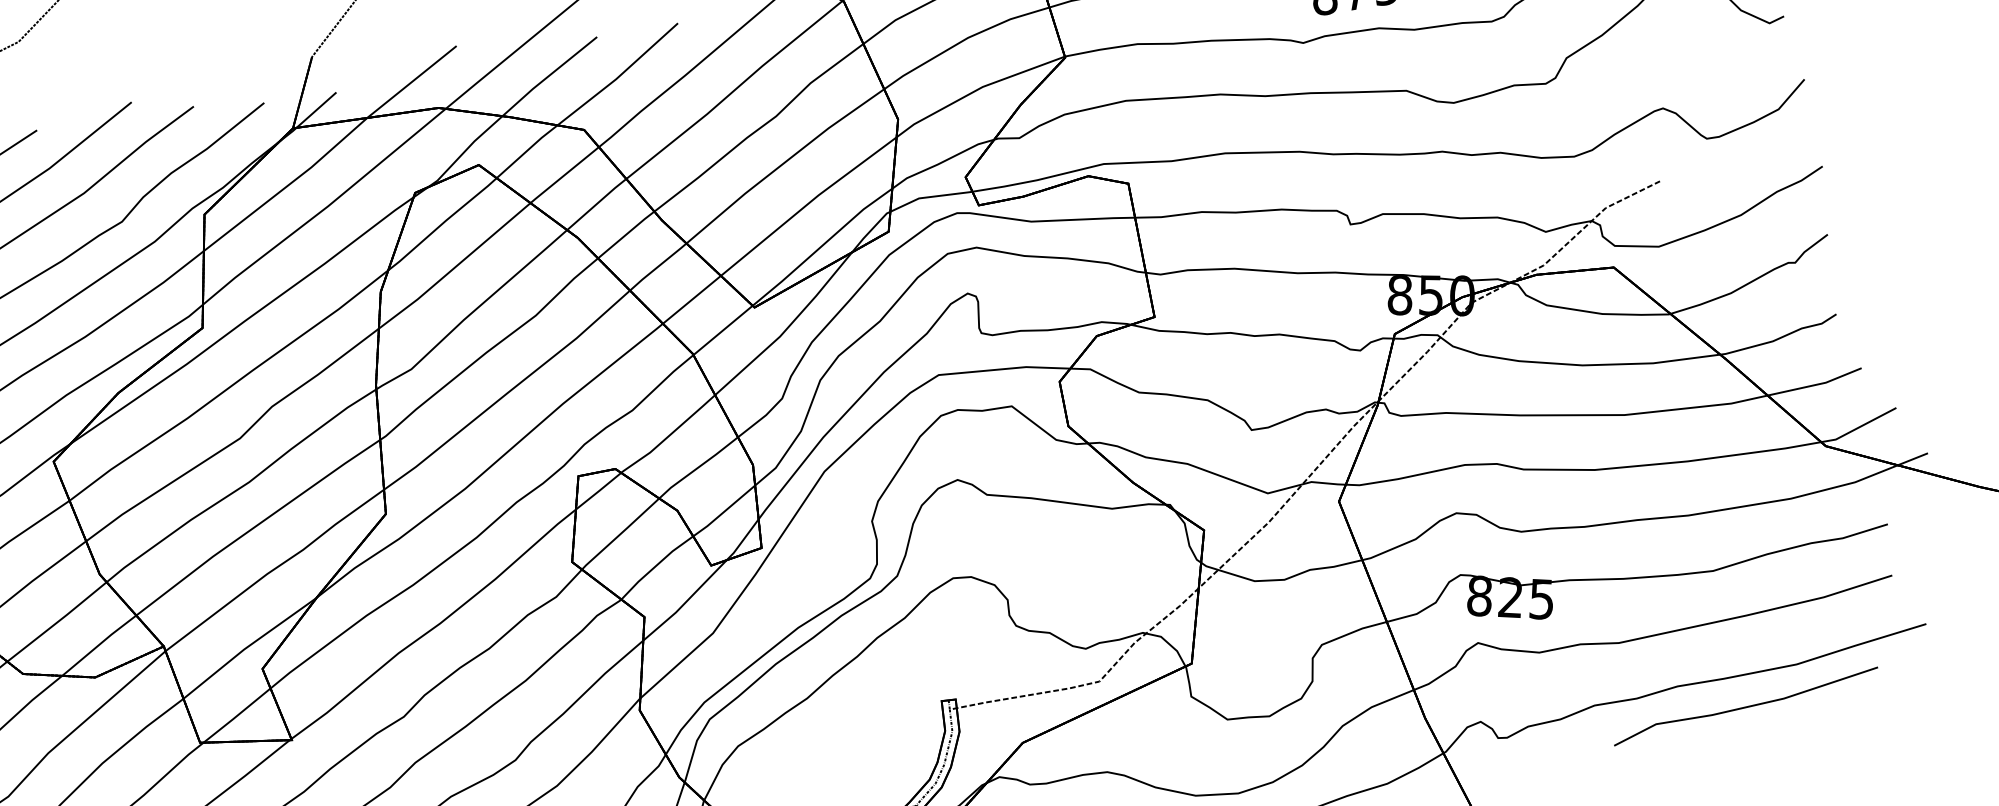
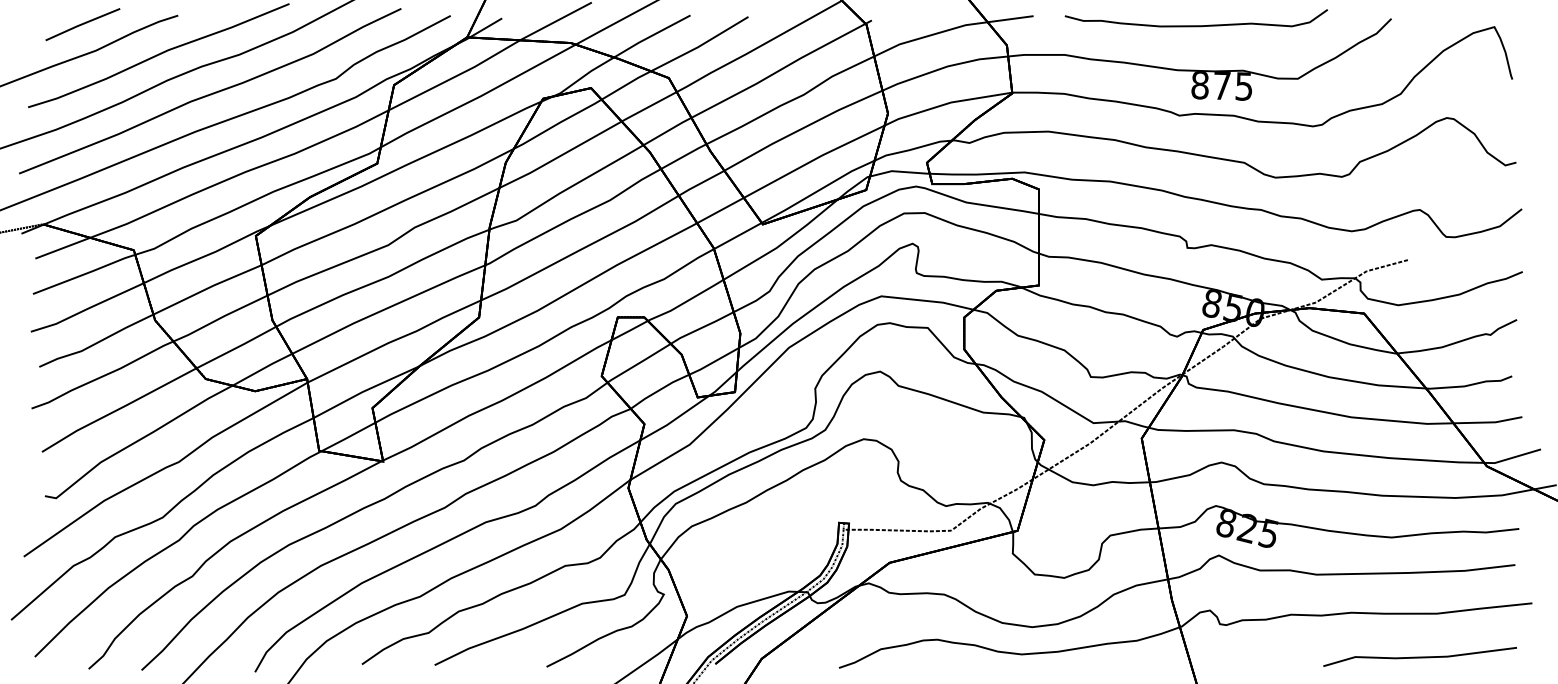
line: (1745, 706) -> (1419, 656), moved

